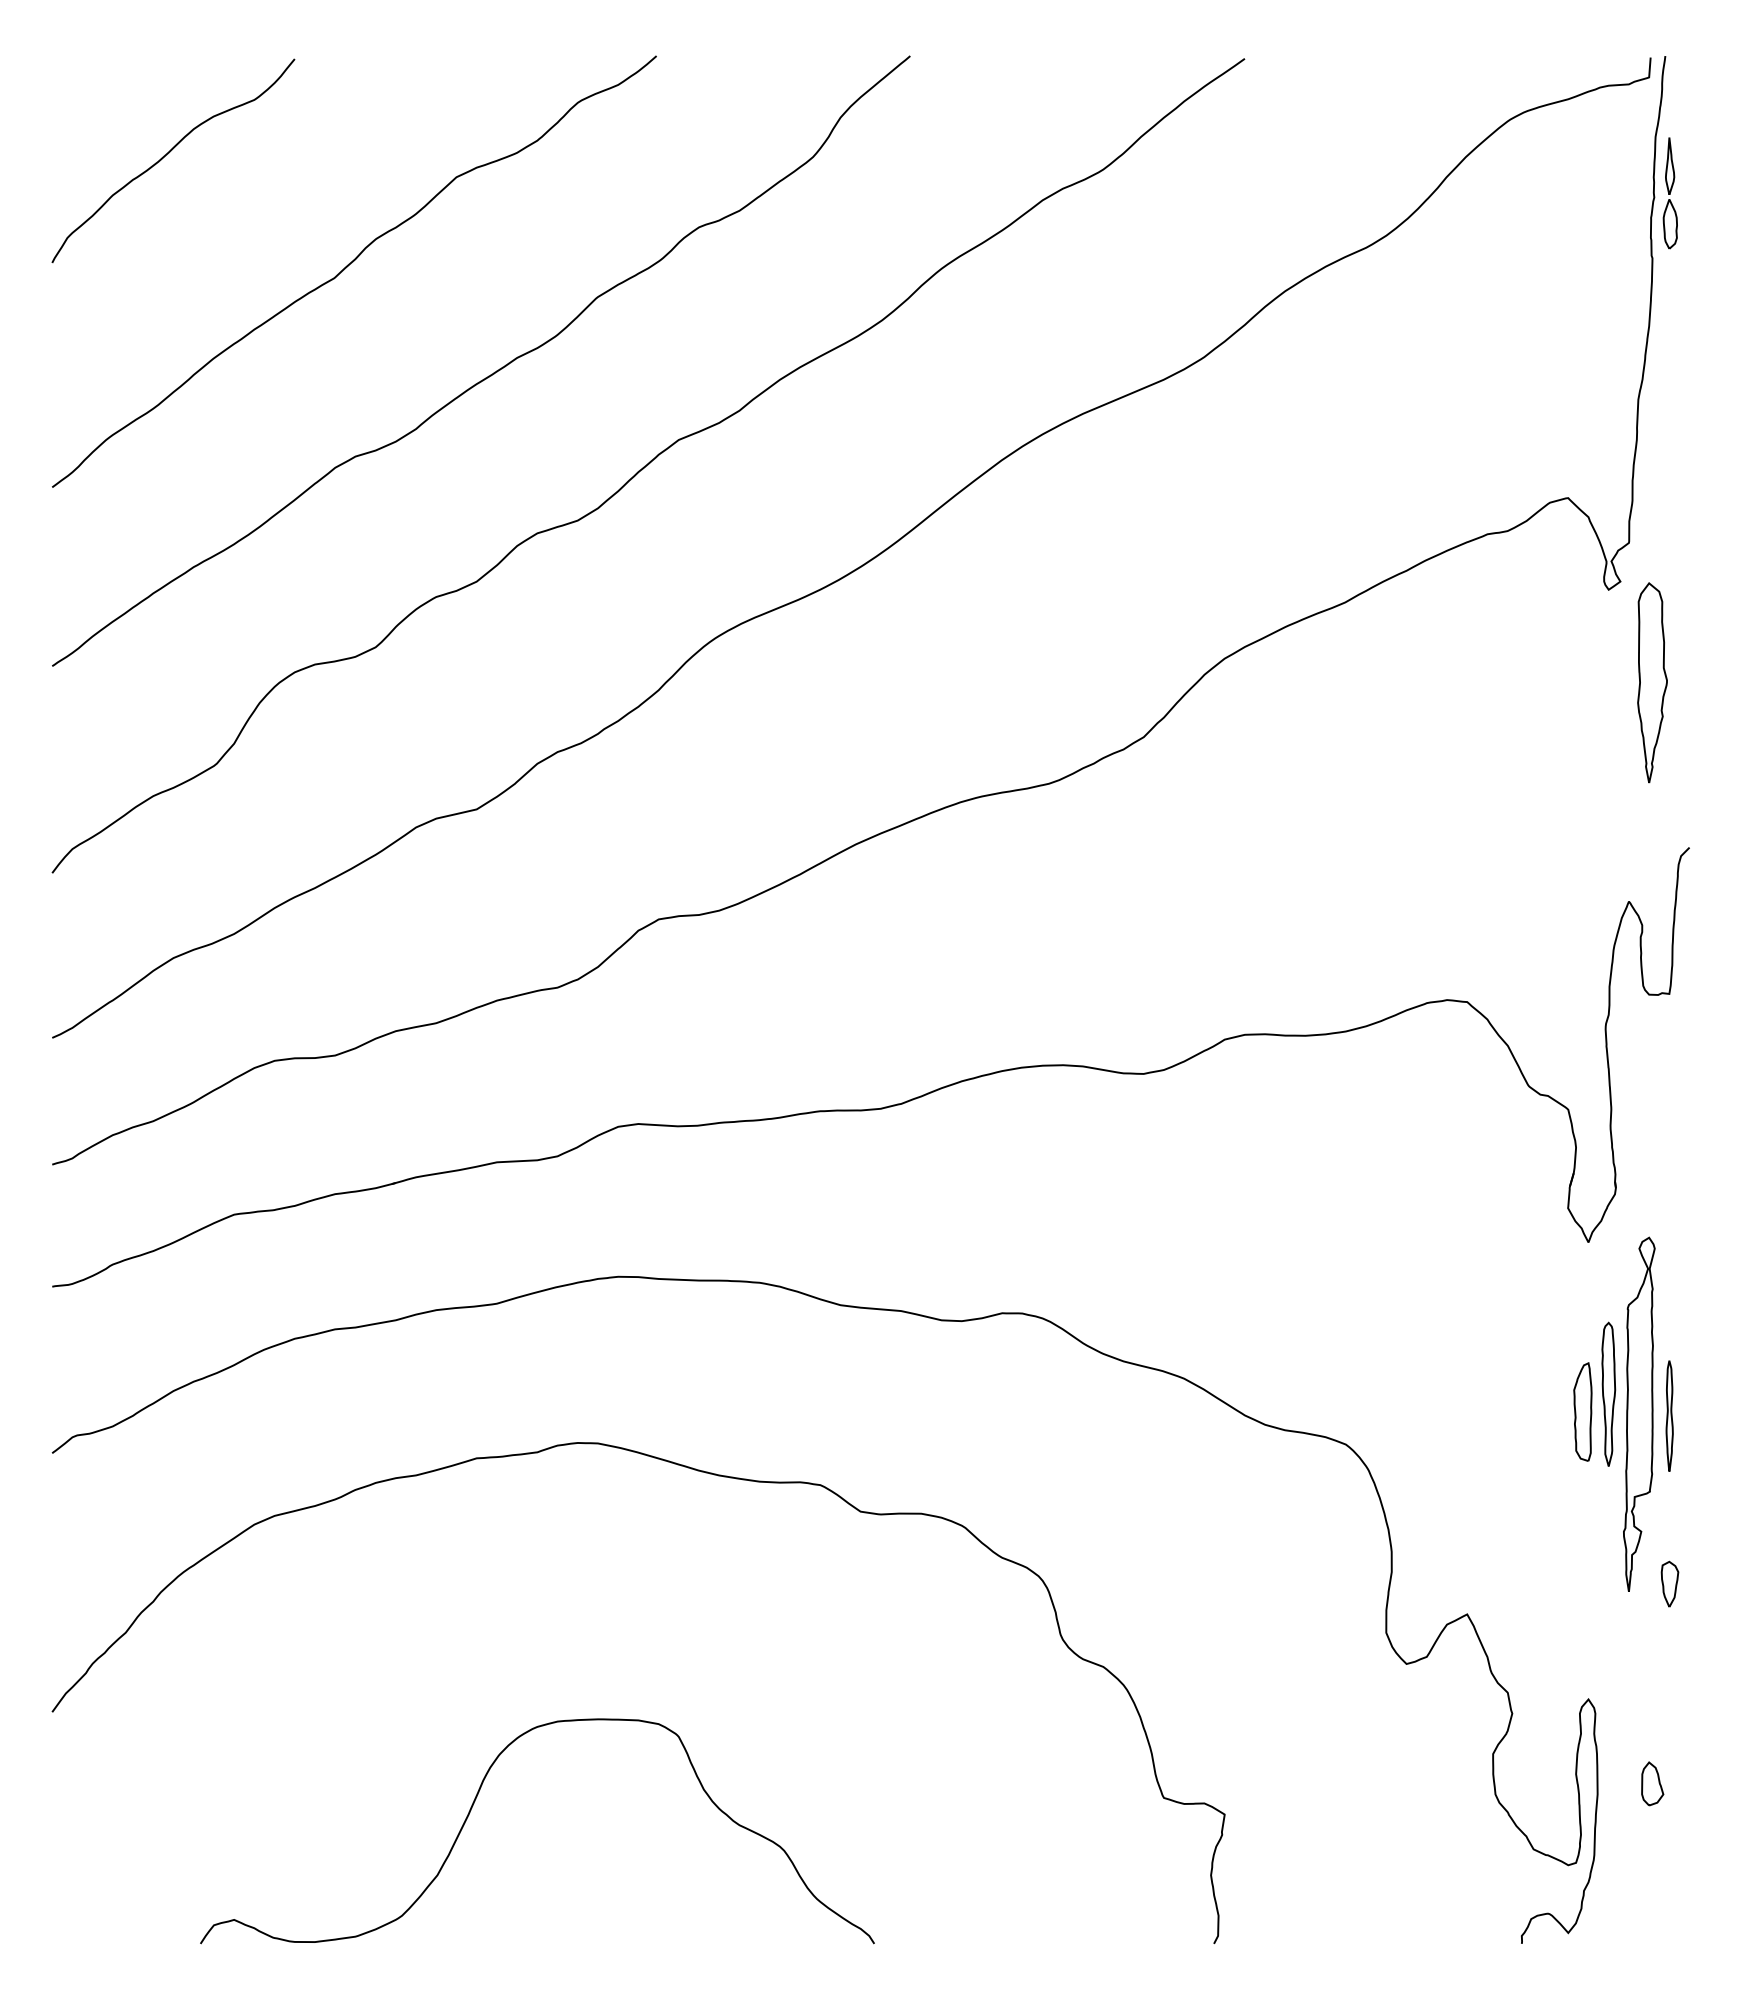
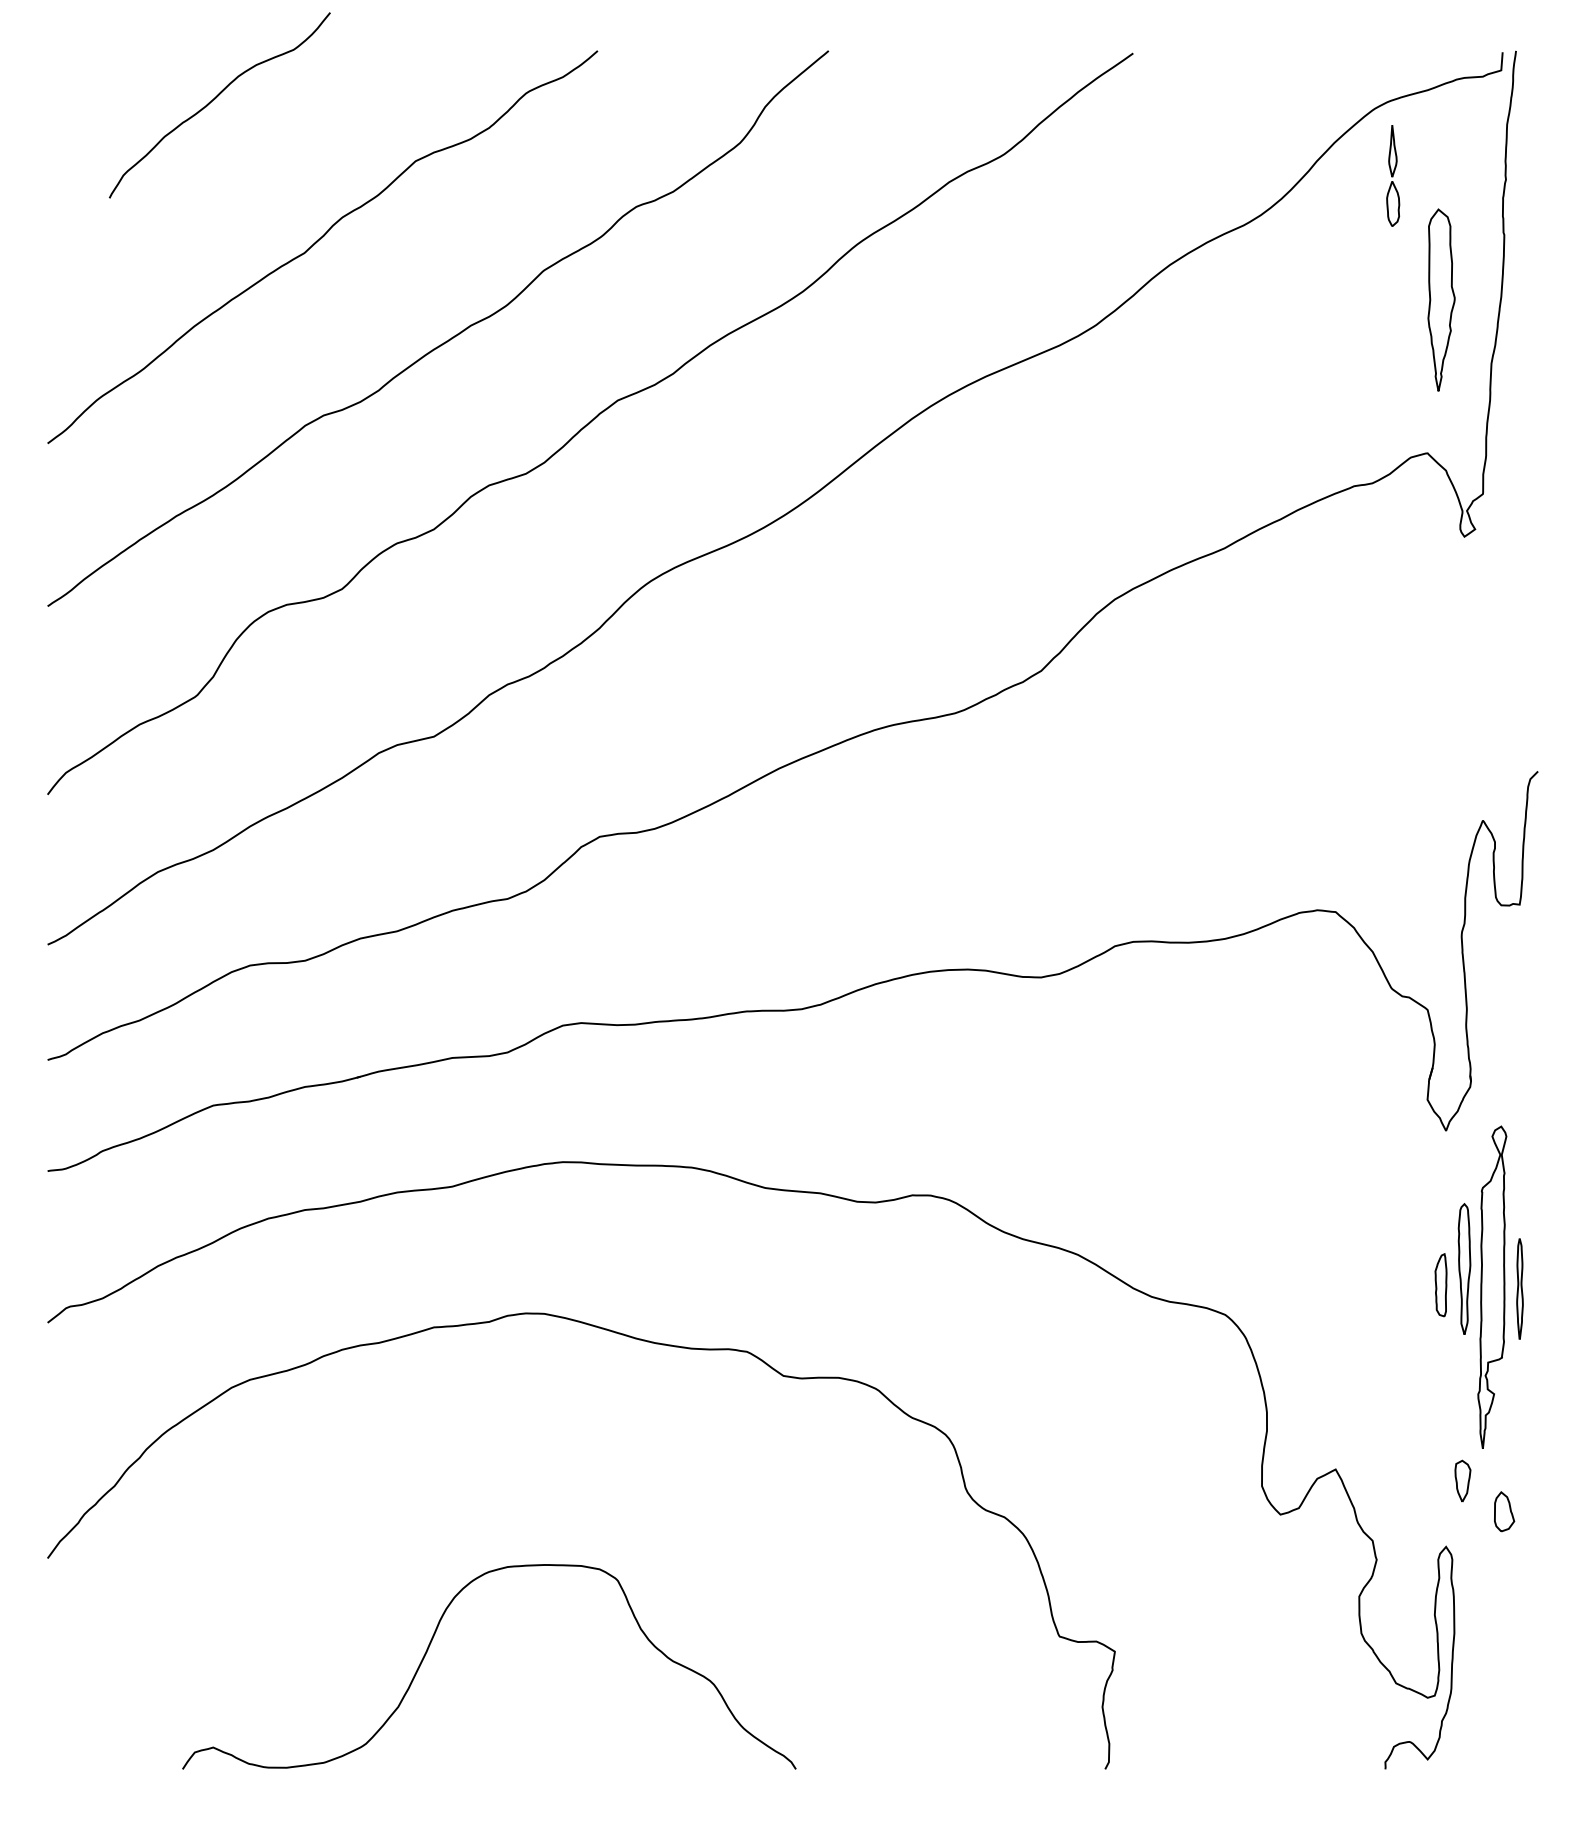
curve: (168, 154) -> (215, 99), moved
part: (1669, 193) -> (1392, 176), moved
part: (1652, 682) -> (1441, 299), moved
part: (1582, 1411) -> (1440, 1284), size x0.7
part: (1669, 1583) -> (1462, 1480), moved
part: (1652, 1783) -> (1504, 1511), moved

